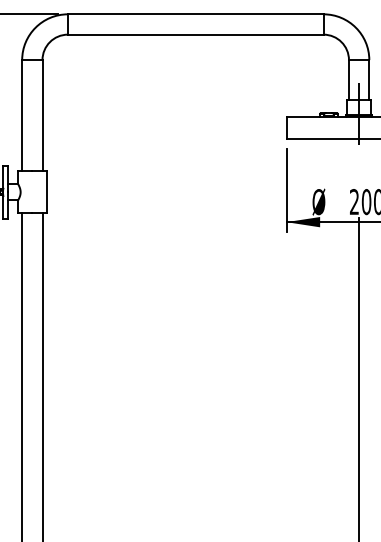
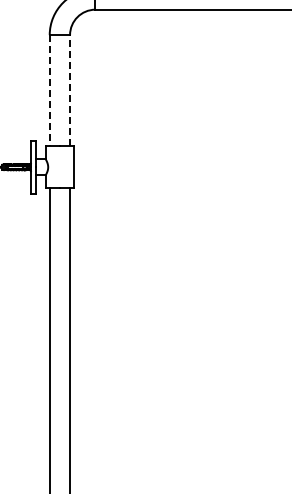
line: (22, 115) -> (50, 90), solid -> dashed
line: (42, 115) -> (70, 90), solid -> dashed

